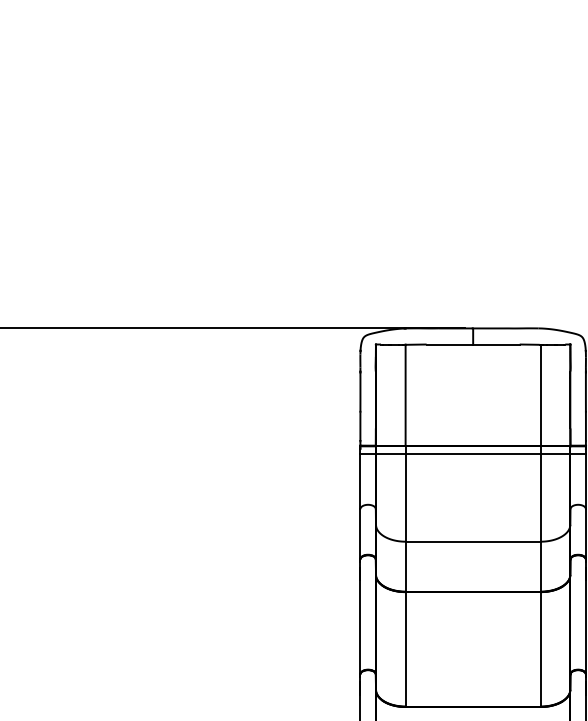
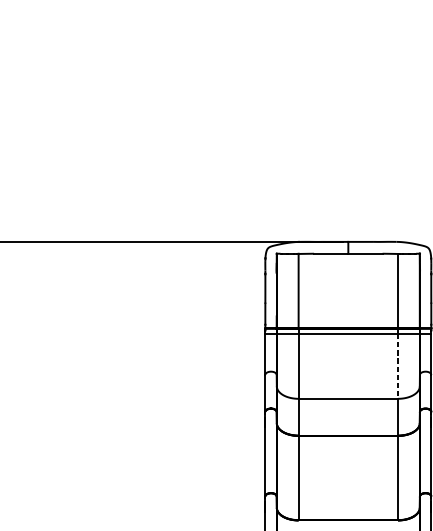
line: (540, 497) -> (397, 366), solid -> dashed

